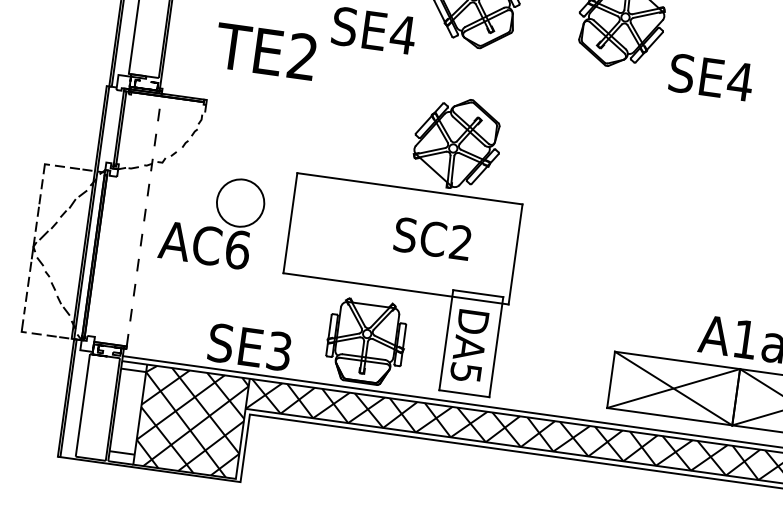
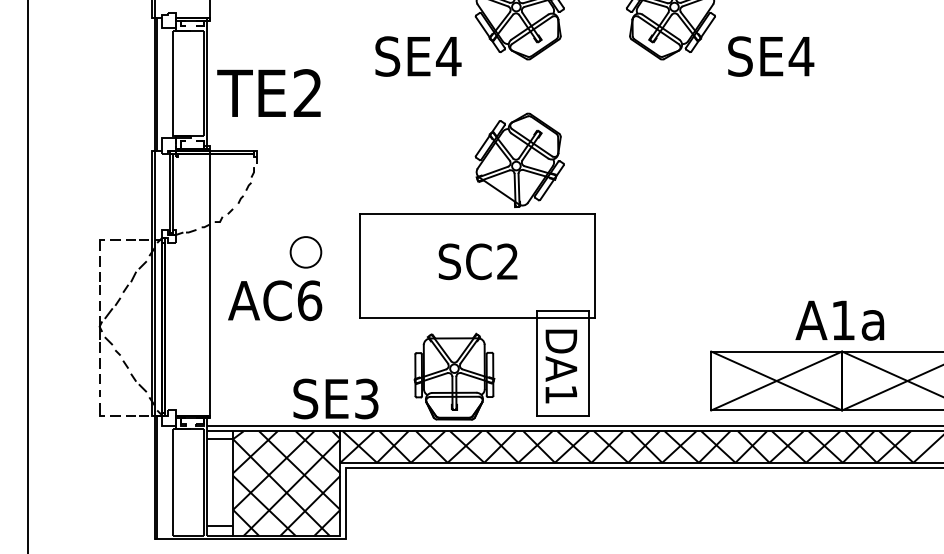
text: (265, 50) -> (268, 92), moved
circle: (240, 203) -> (305, 252), size x0.62
line: (144, 220) -> (209, 283), dashed -> solid
text: (432, 238) -> (477, 261), moved
text: (466, 372) -> (561, 394), DA5 -> DA1

